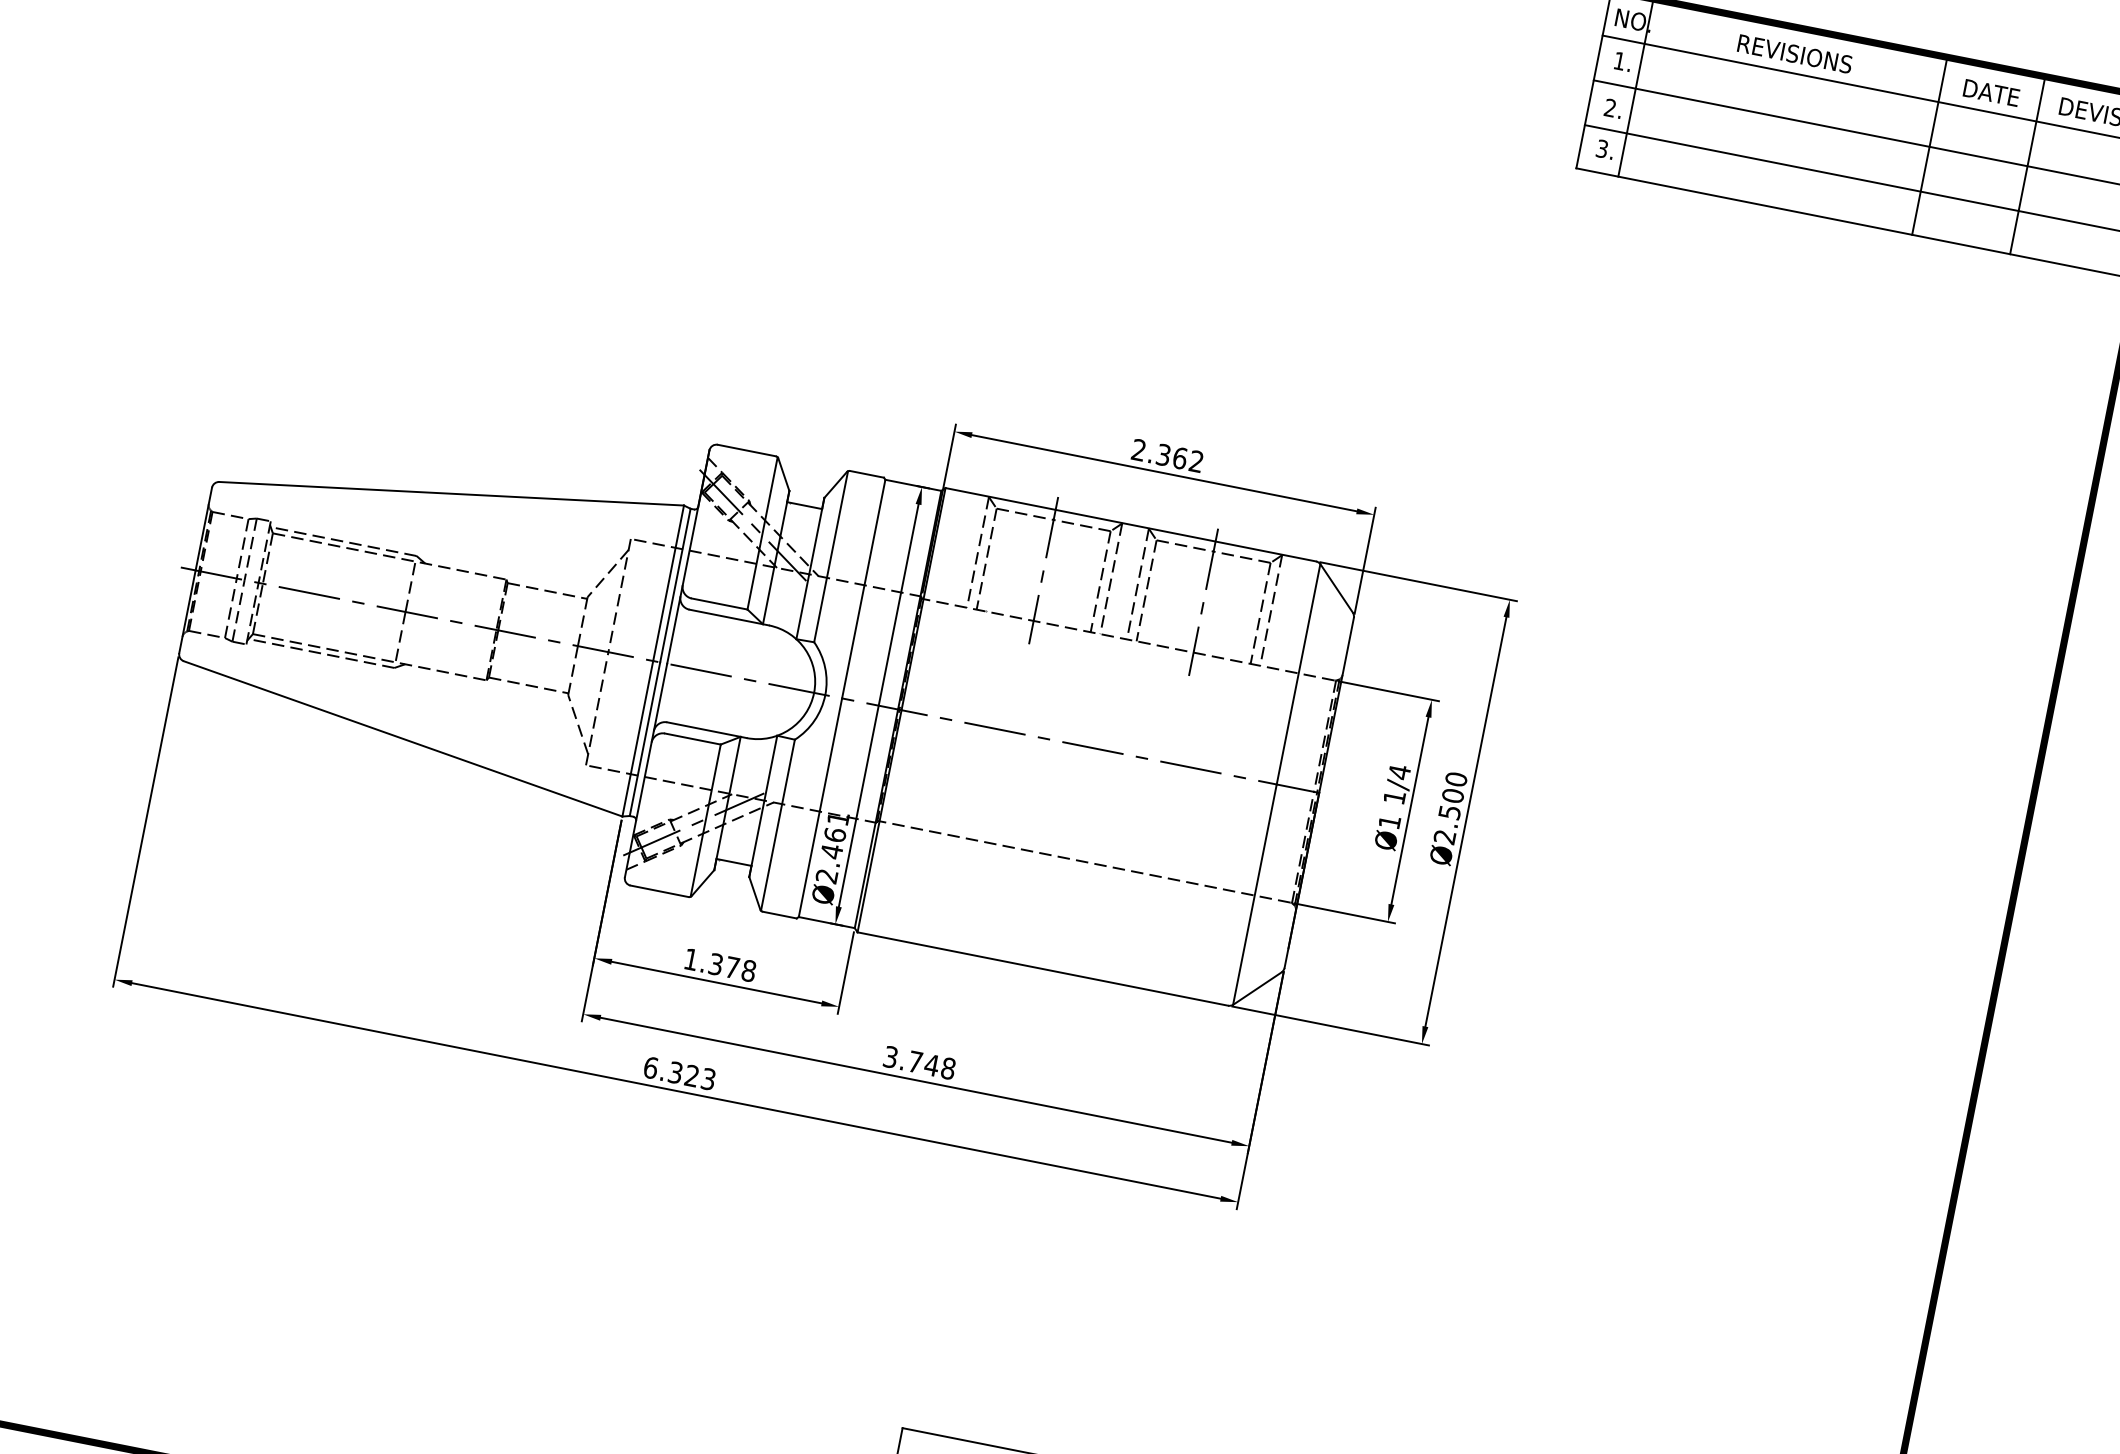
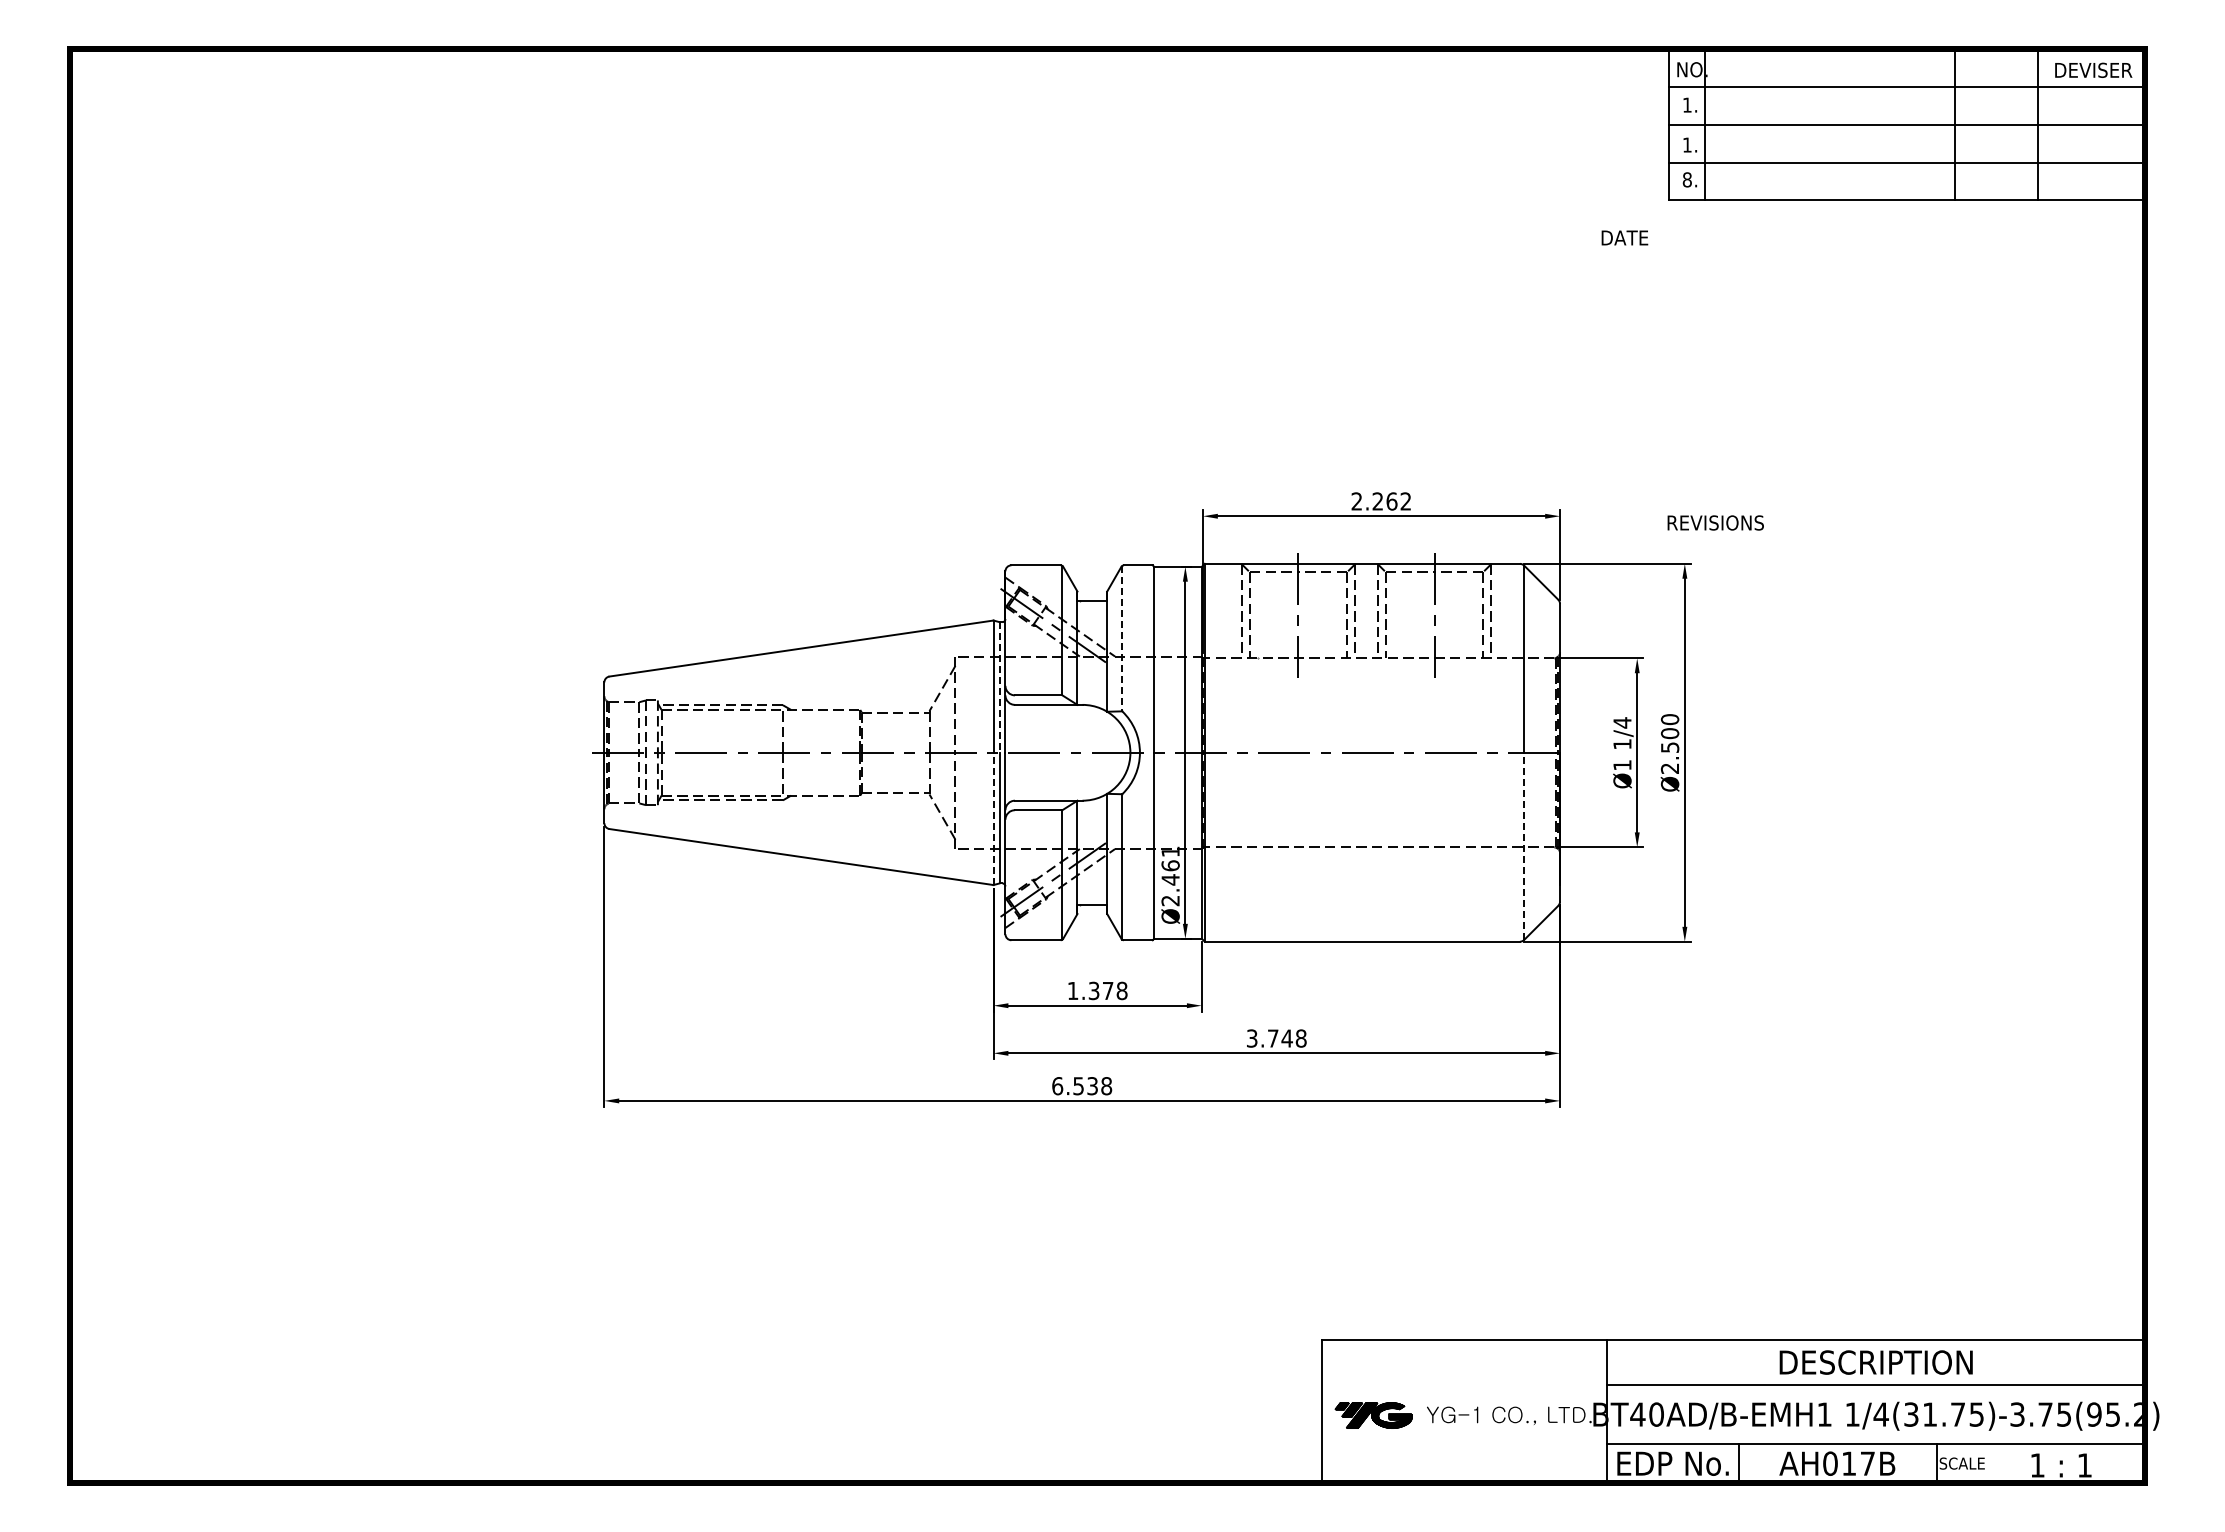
text: (1794, 53) -> (1715, 522), moved
text: (1991, 92) -> (1624, 237), moved
text: (1610, 107) -> (1687, 144), 2. -> 1.
text: (1601, 148) -> (1686, 179), 3. -> 8.
text: (1163, 454) -> (1377, 501), 2.362 -> 2.262
line: (831, 556) -> (1122, 638), solid -> dashed
line: (675, 585) -> (999, 687), solid -> dashed
line: (637, 738) -> (993, 818), solid -> dashed
line: (1254, 894) -> (1523, 846), solid -> dashed
text: (691, 1076) -> (1092, 1086), 6.323 -> 6.538

